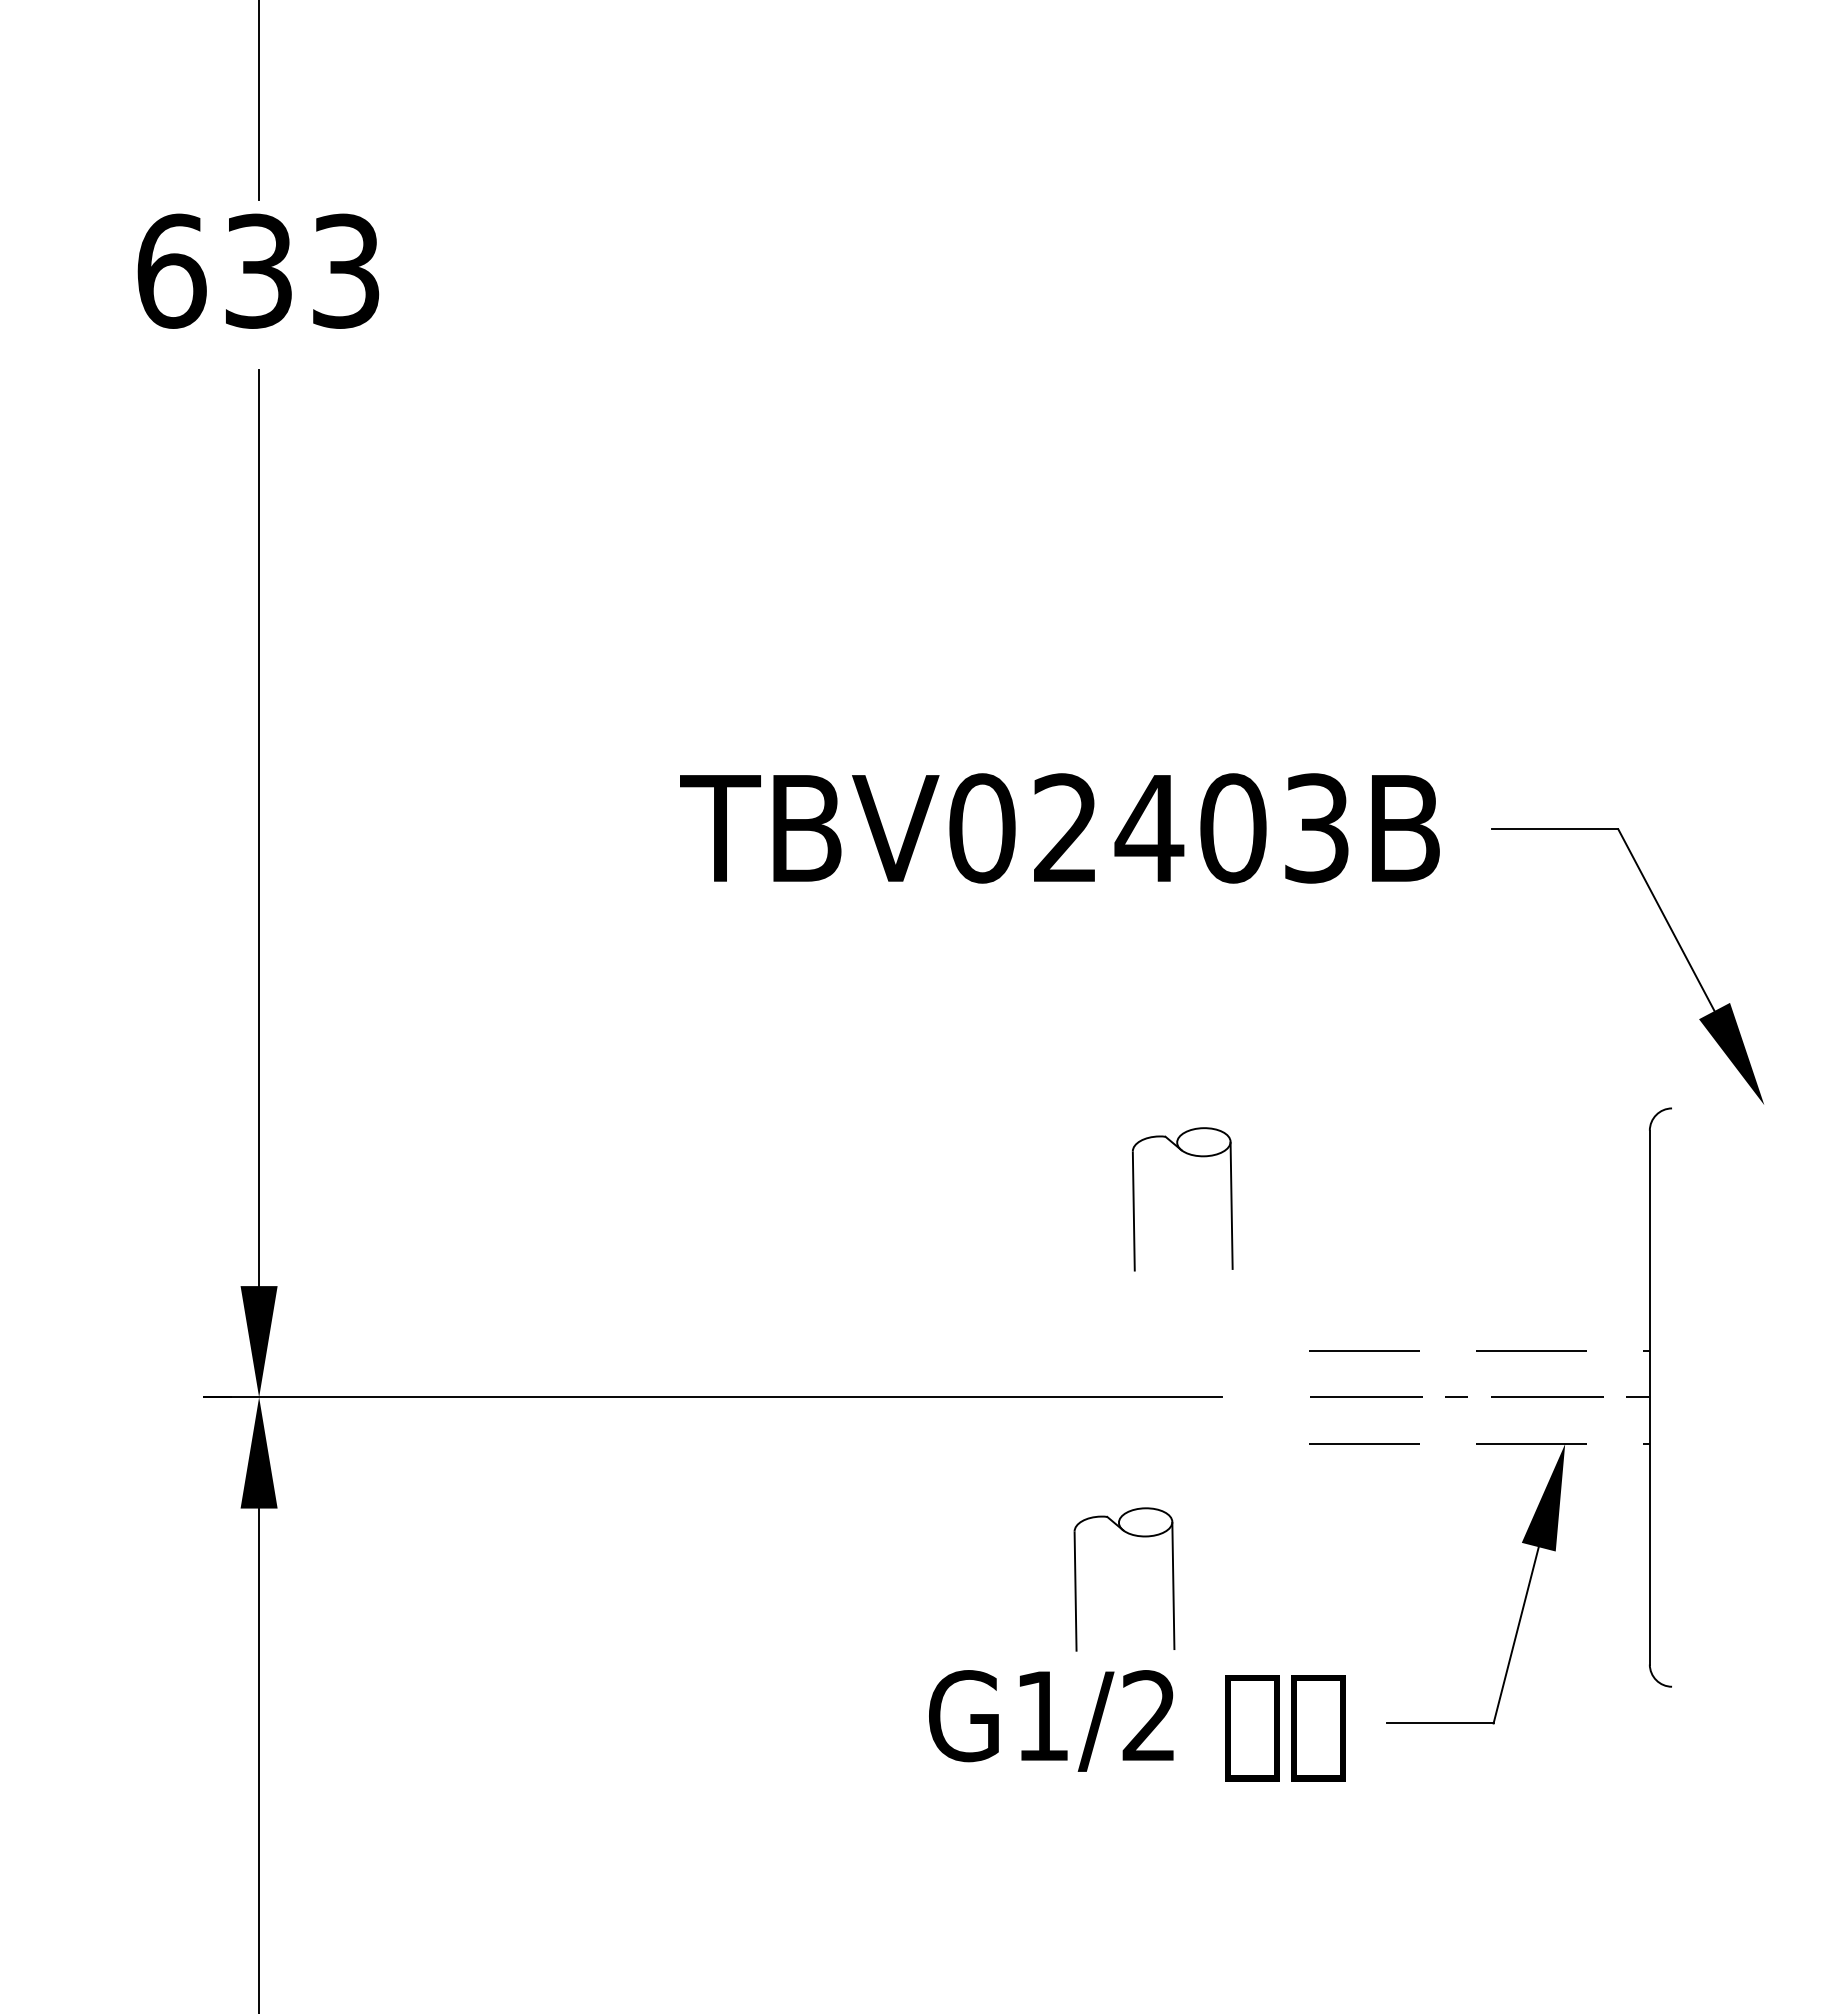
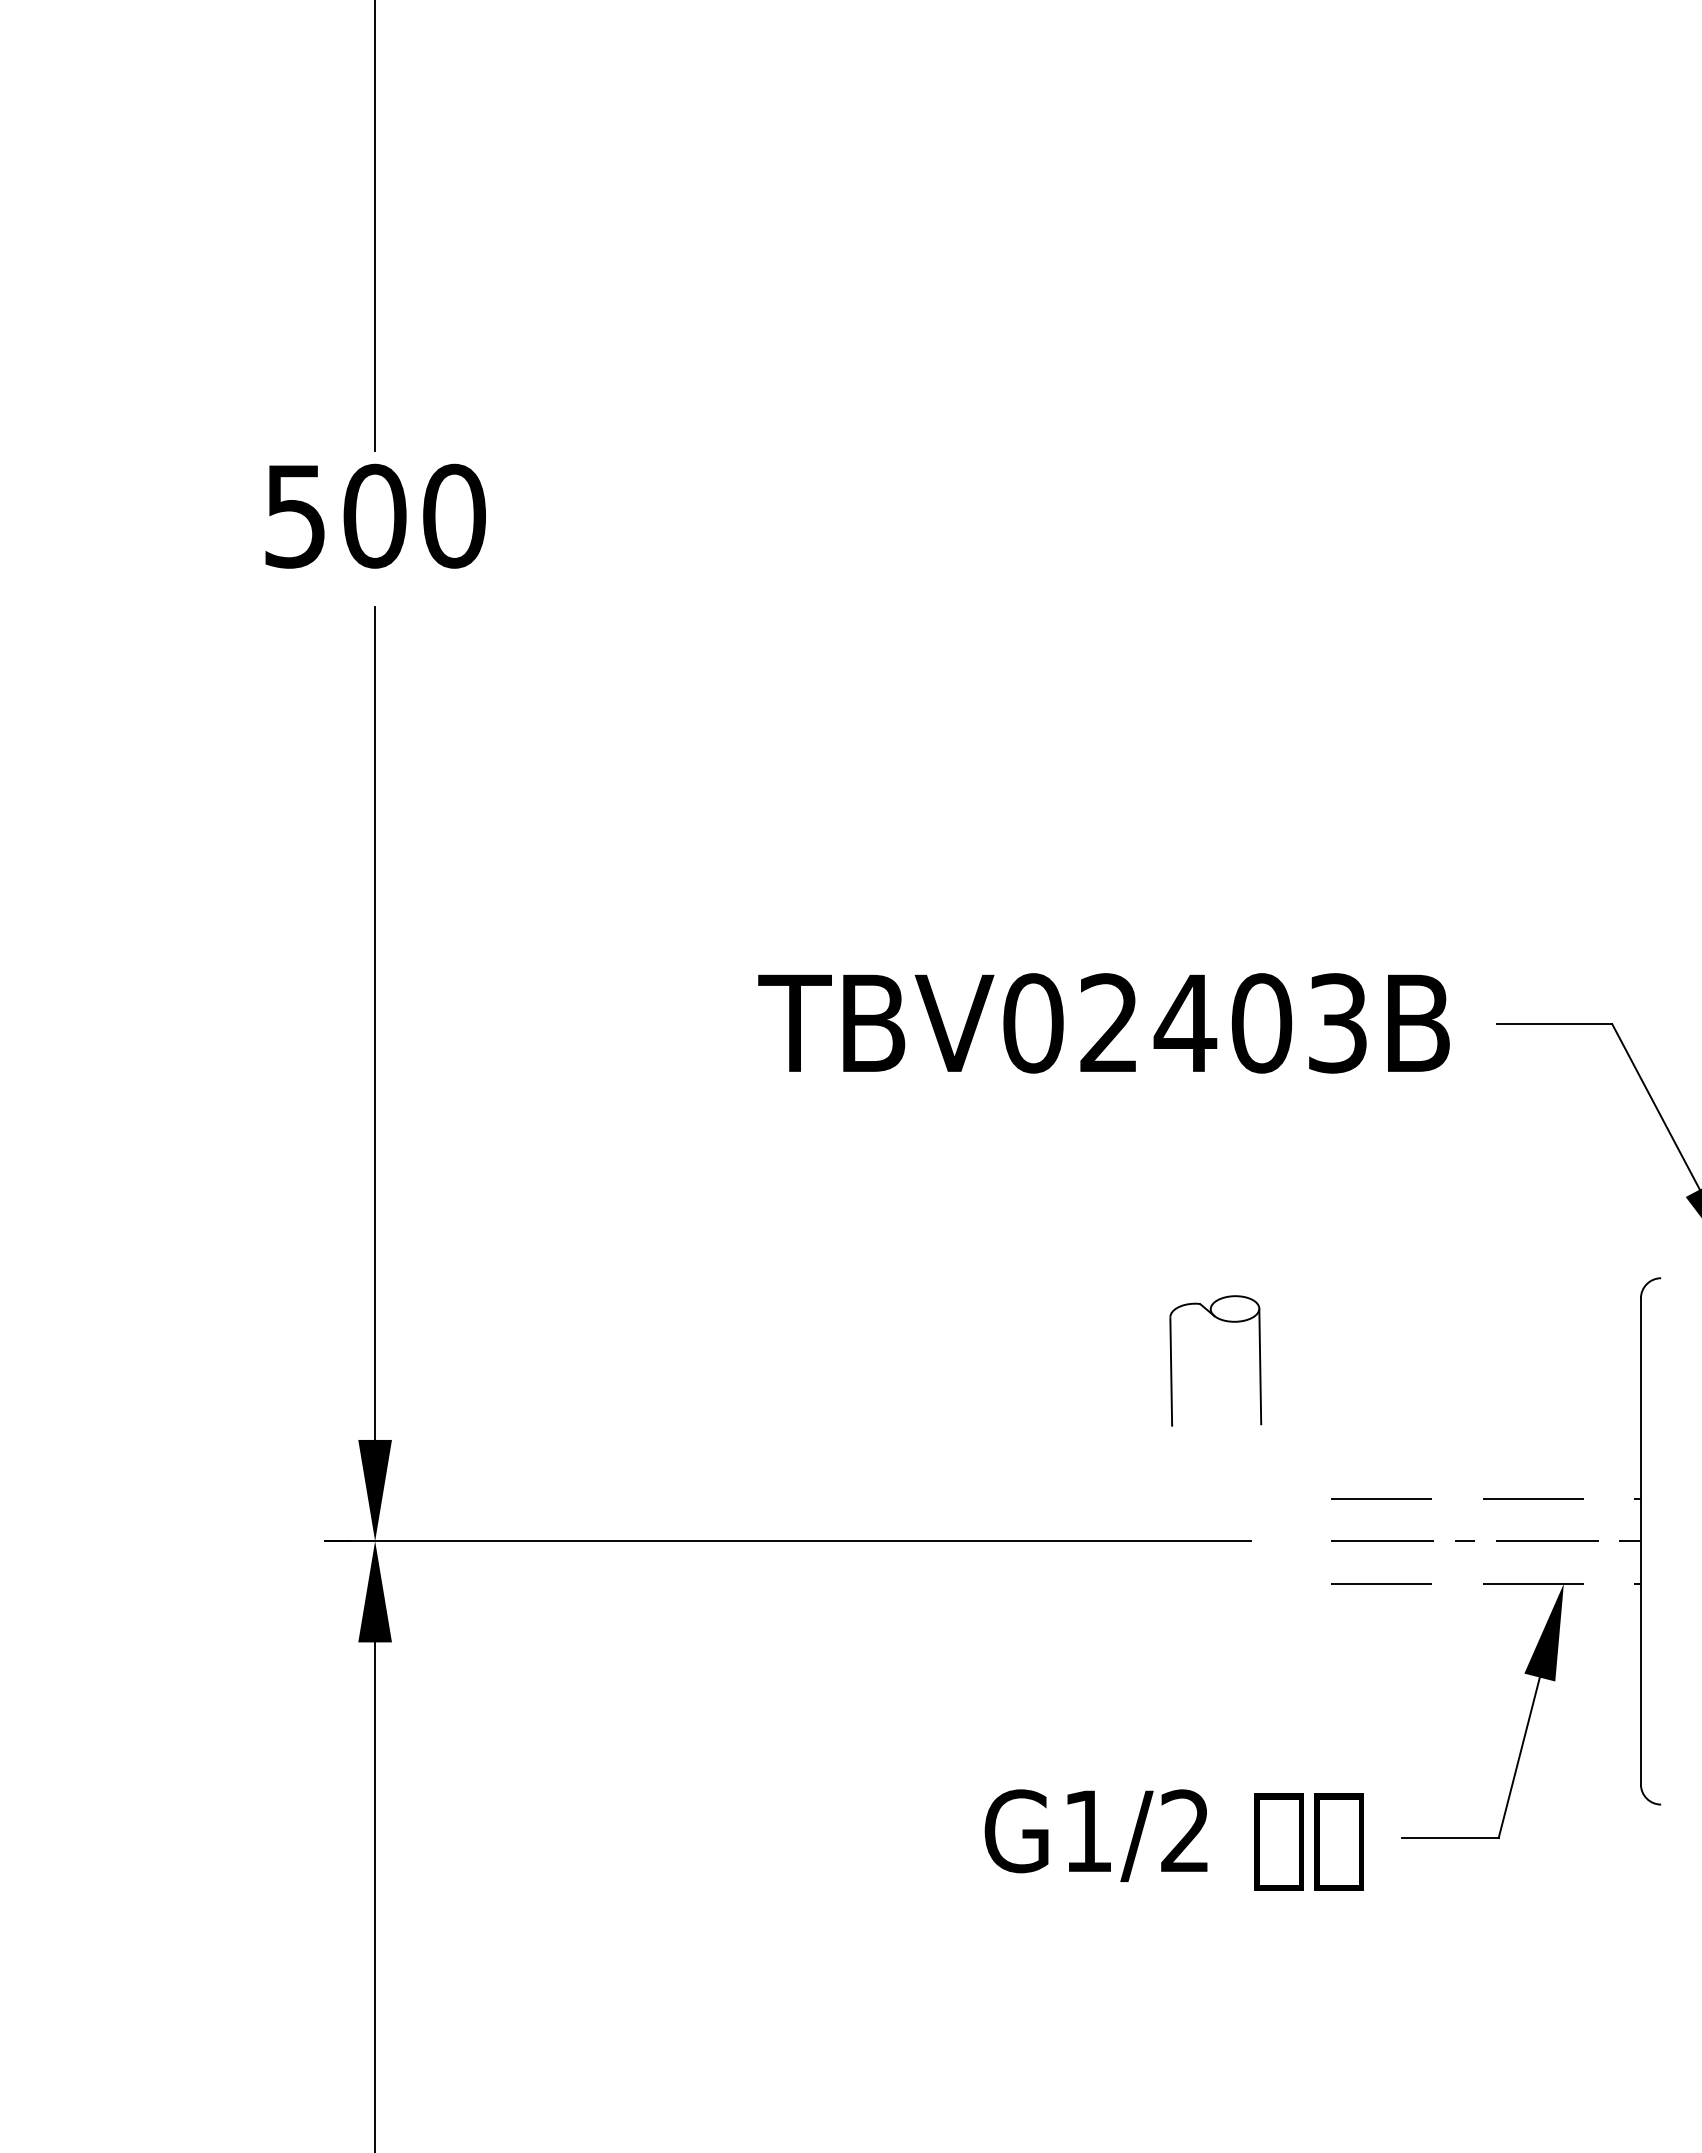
text: (258, 270) -> (374, 515), 633 -> 500
part: (1132, 1536) -> (1170, 1667), removed

